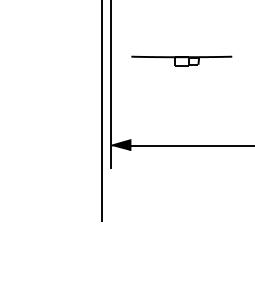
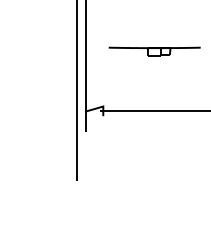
part: (181, 60) -> (154, 51), moved
fill: (120, 145) -> (94, 111), removed

